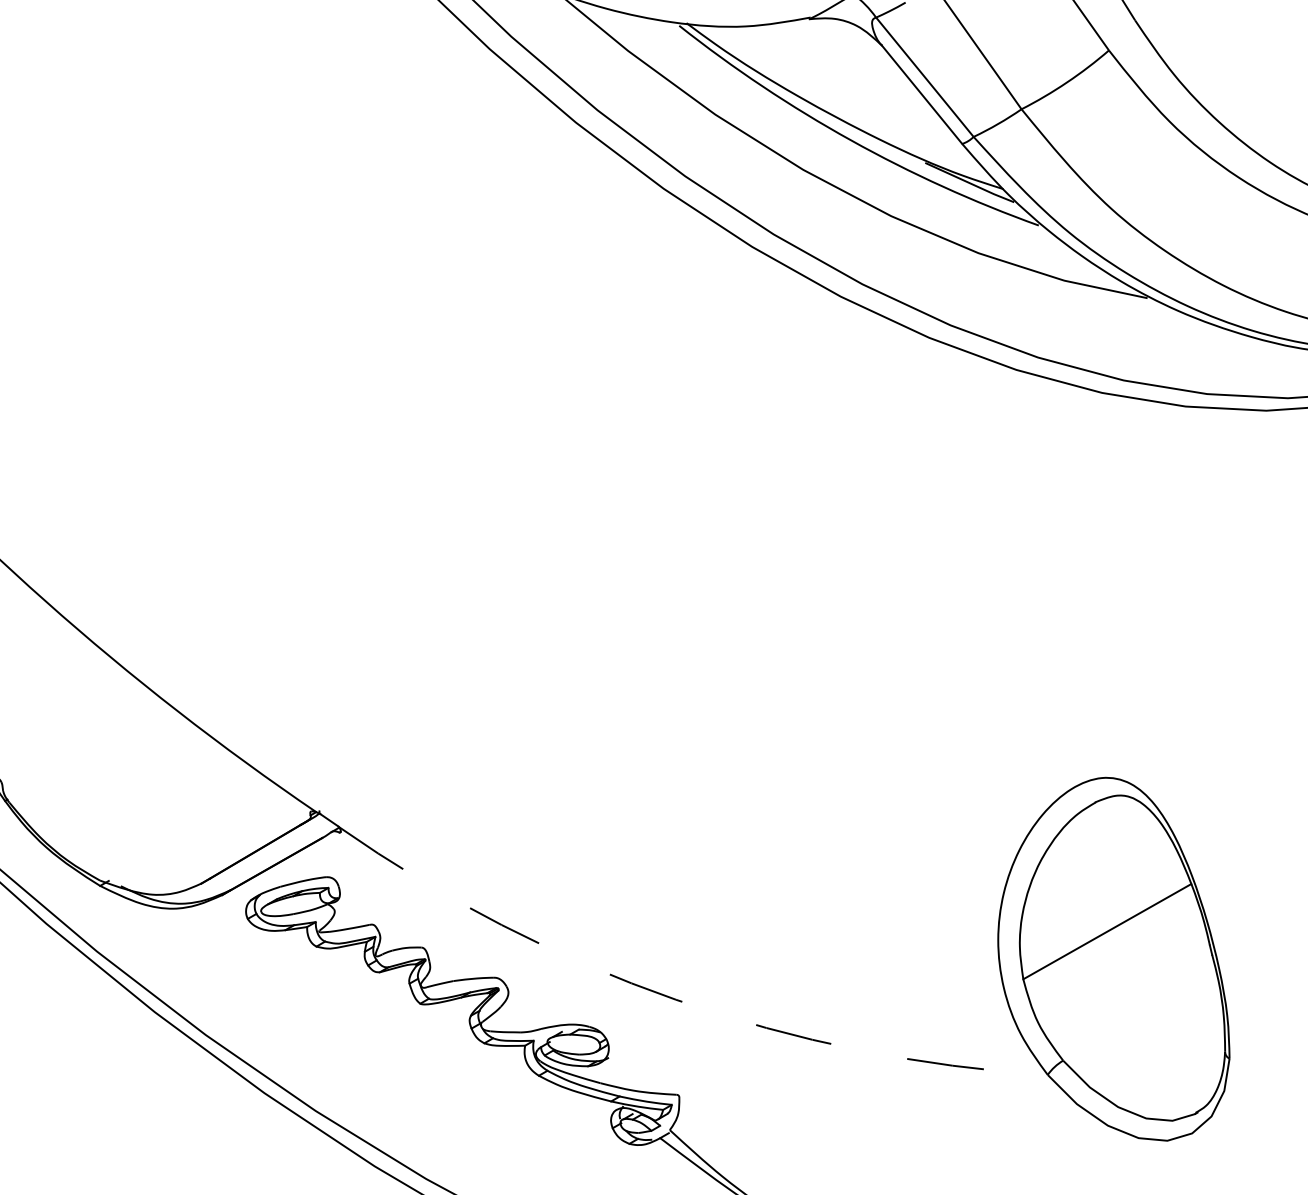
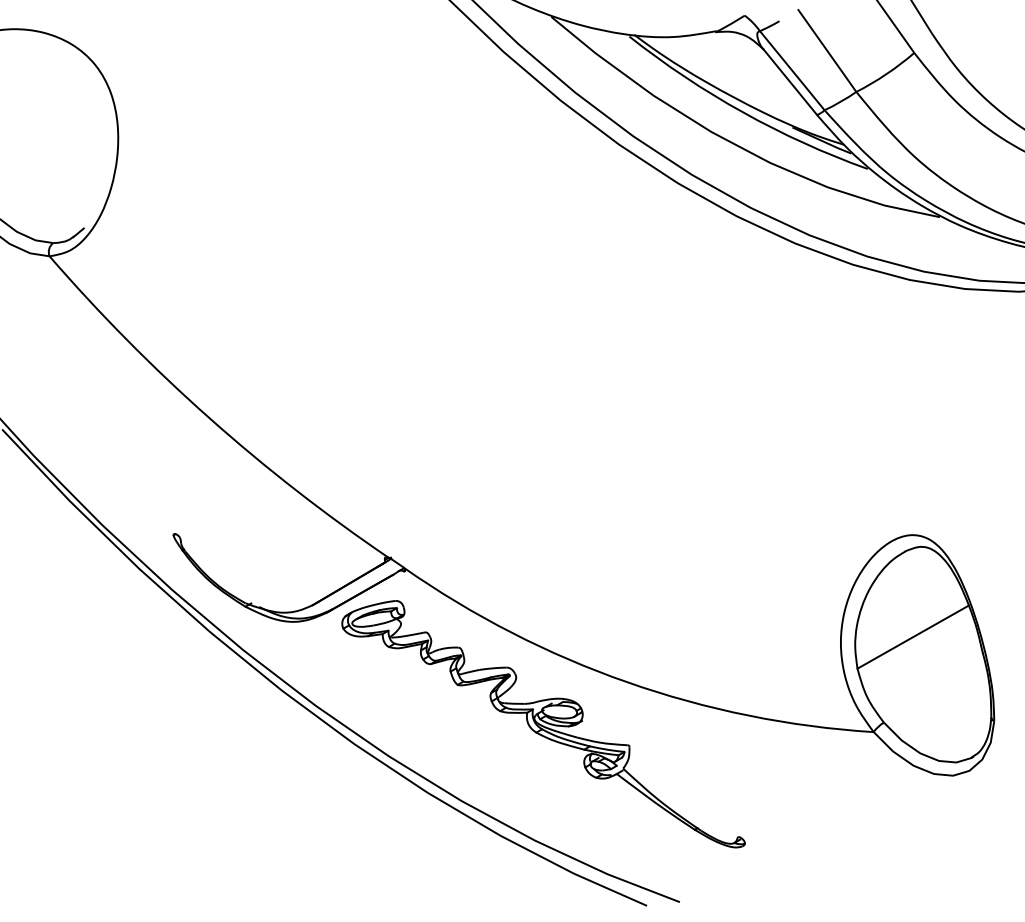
arc: (676, 1000) -> (627, 682), dashed -> solid

